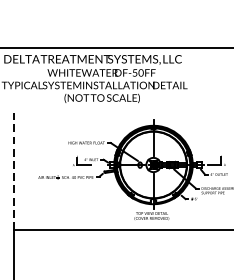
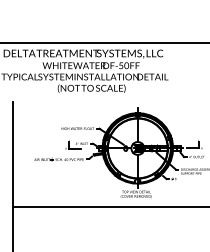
line: (14, 170) -> (12, 153), dashed -> solid

